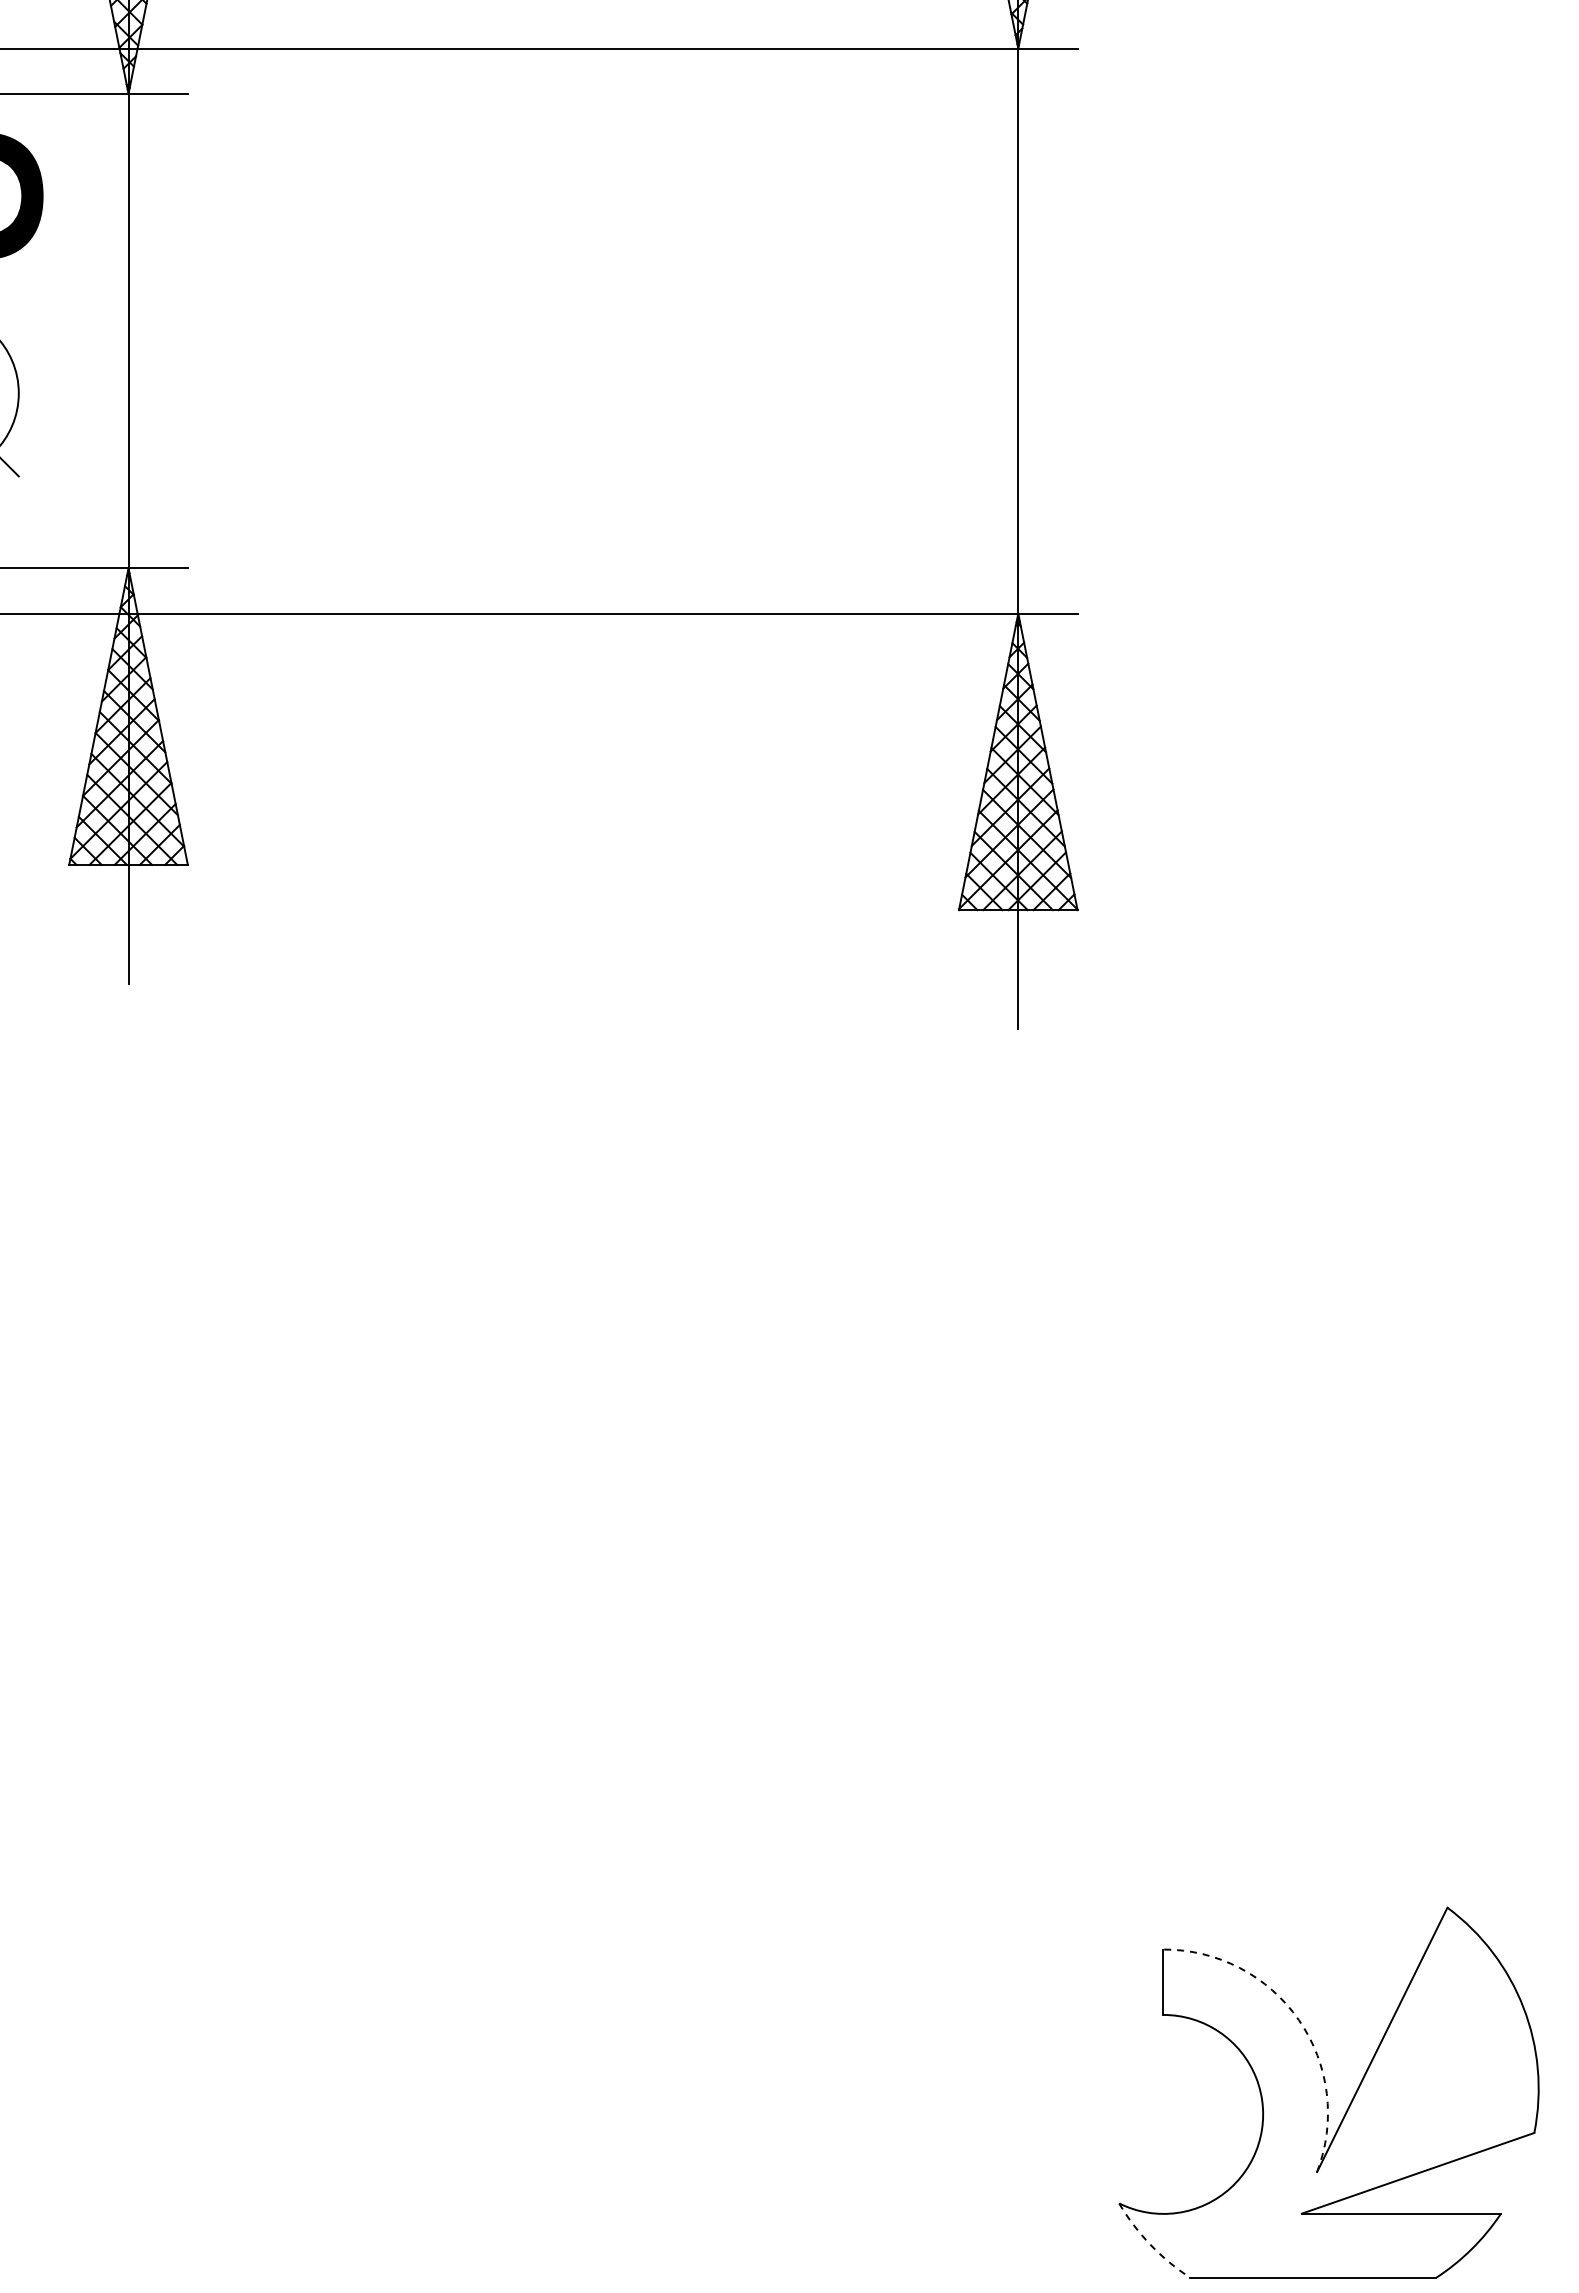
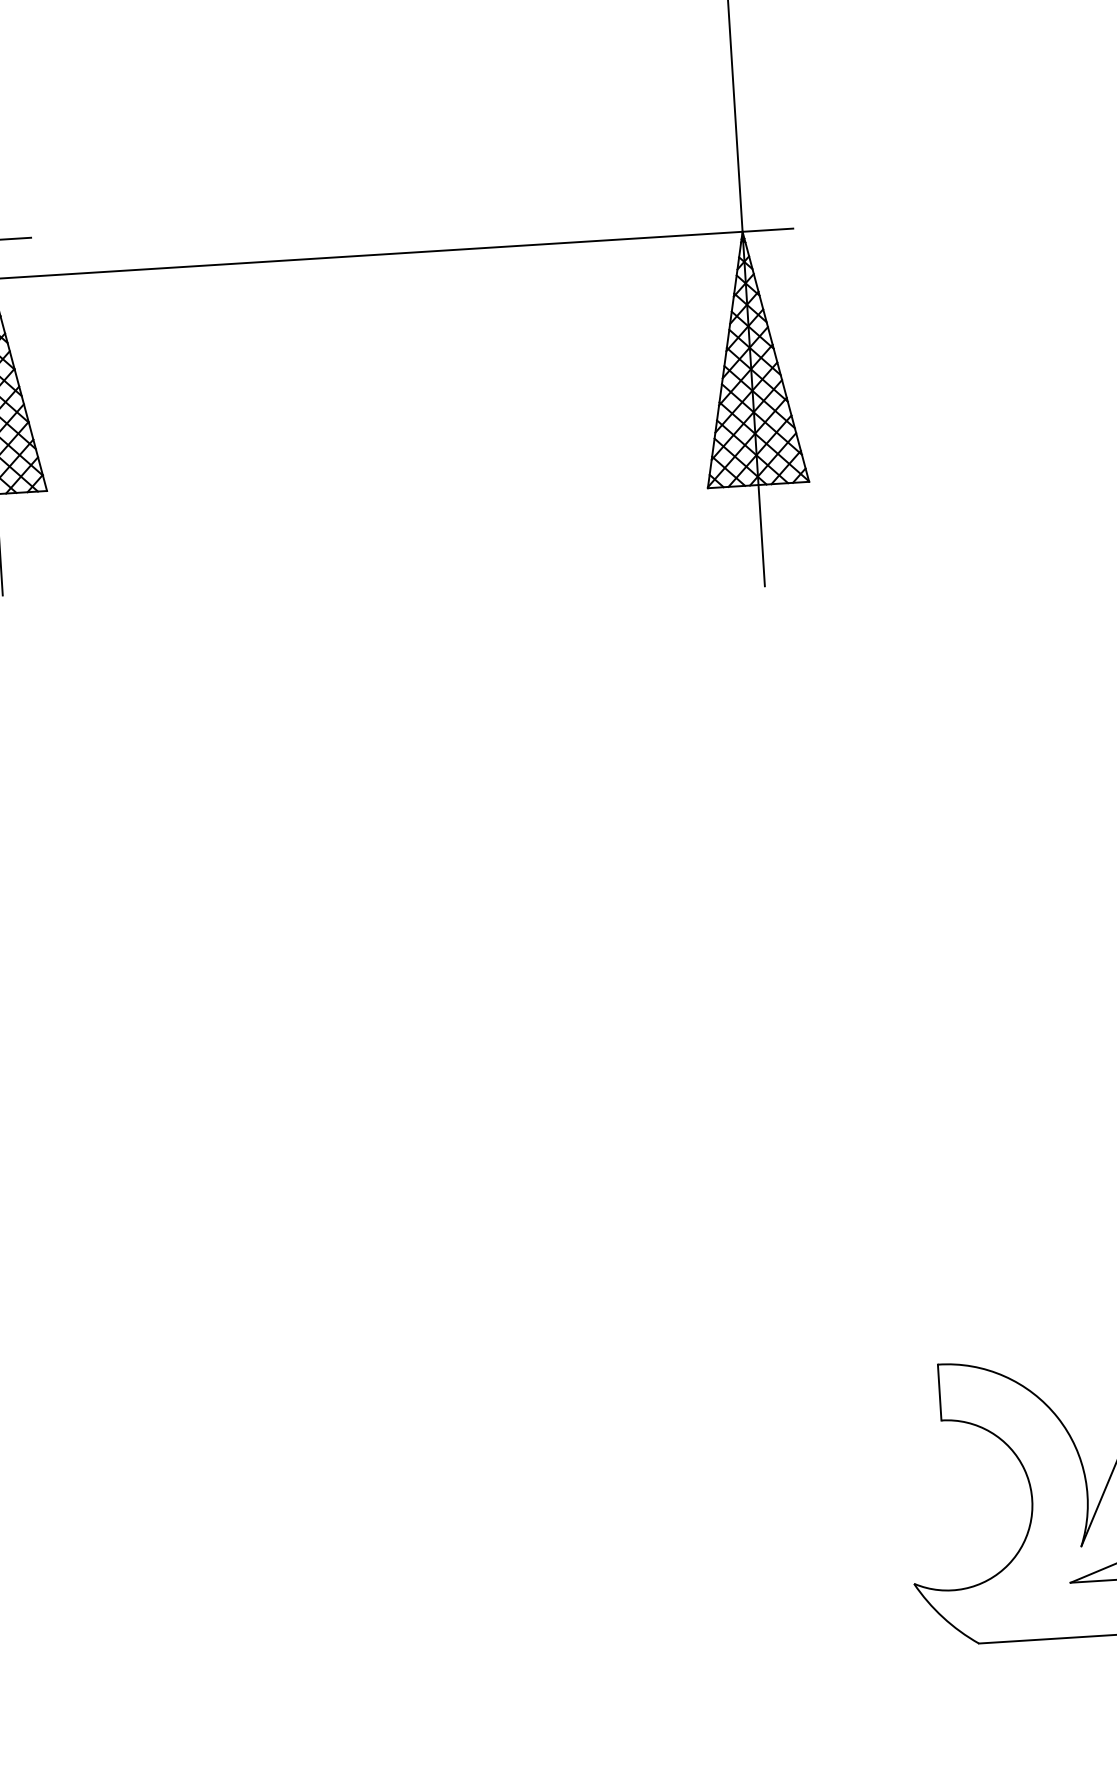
arc: (1298, 2020) -> (1057, 1417), dashed -> solid
arc: (1150, 2244) -> (943, 1617), dashed -> solid

